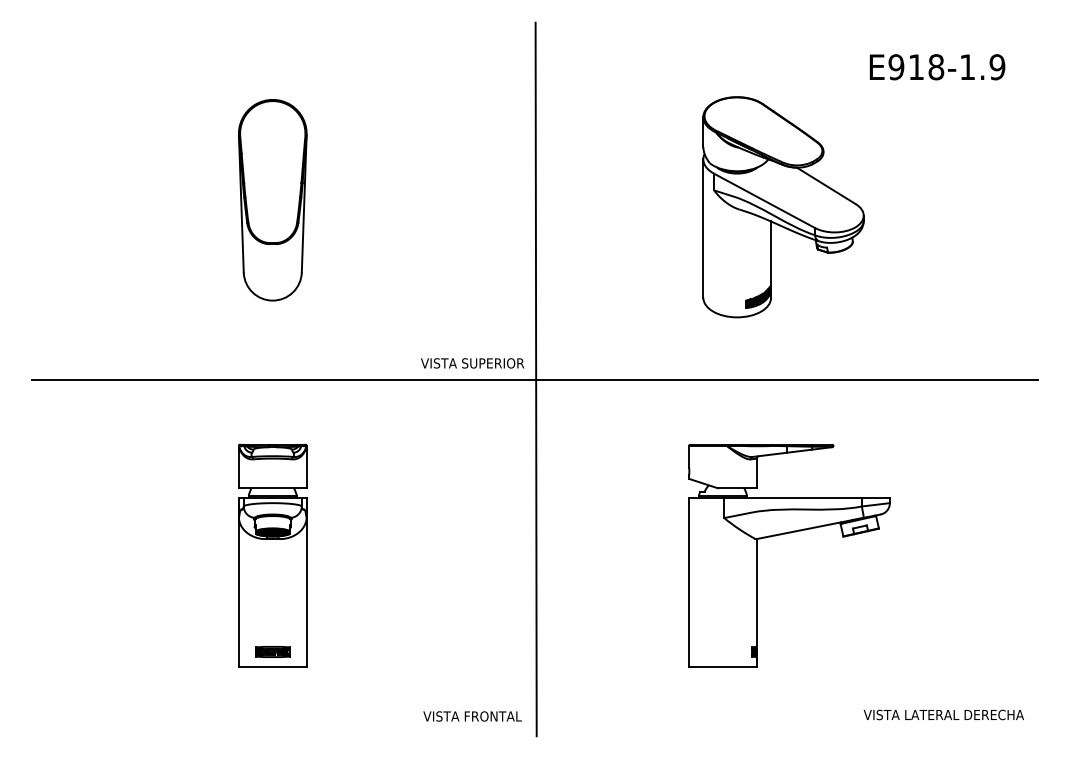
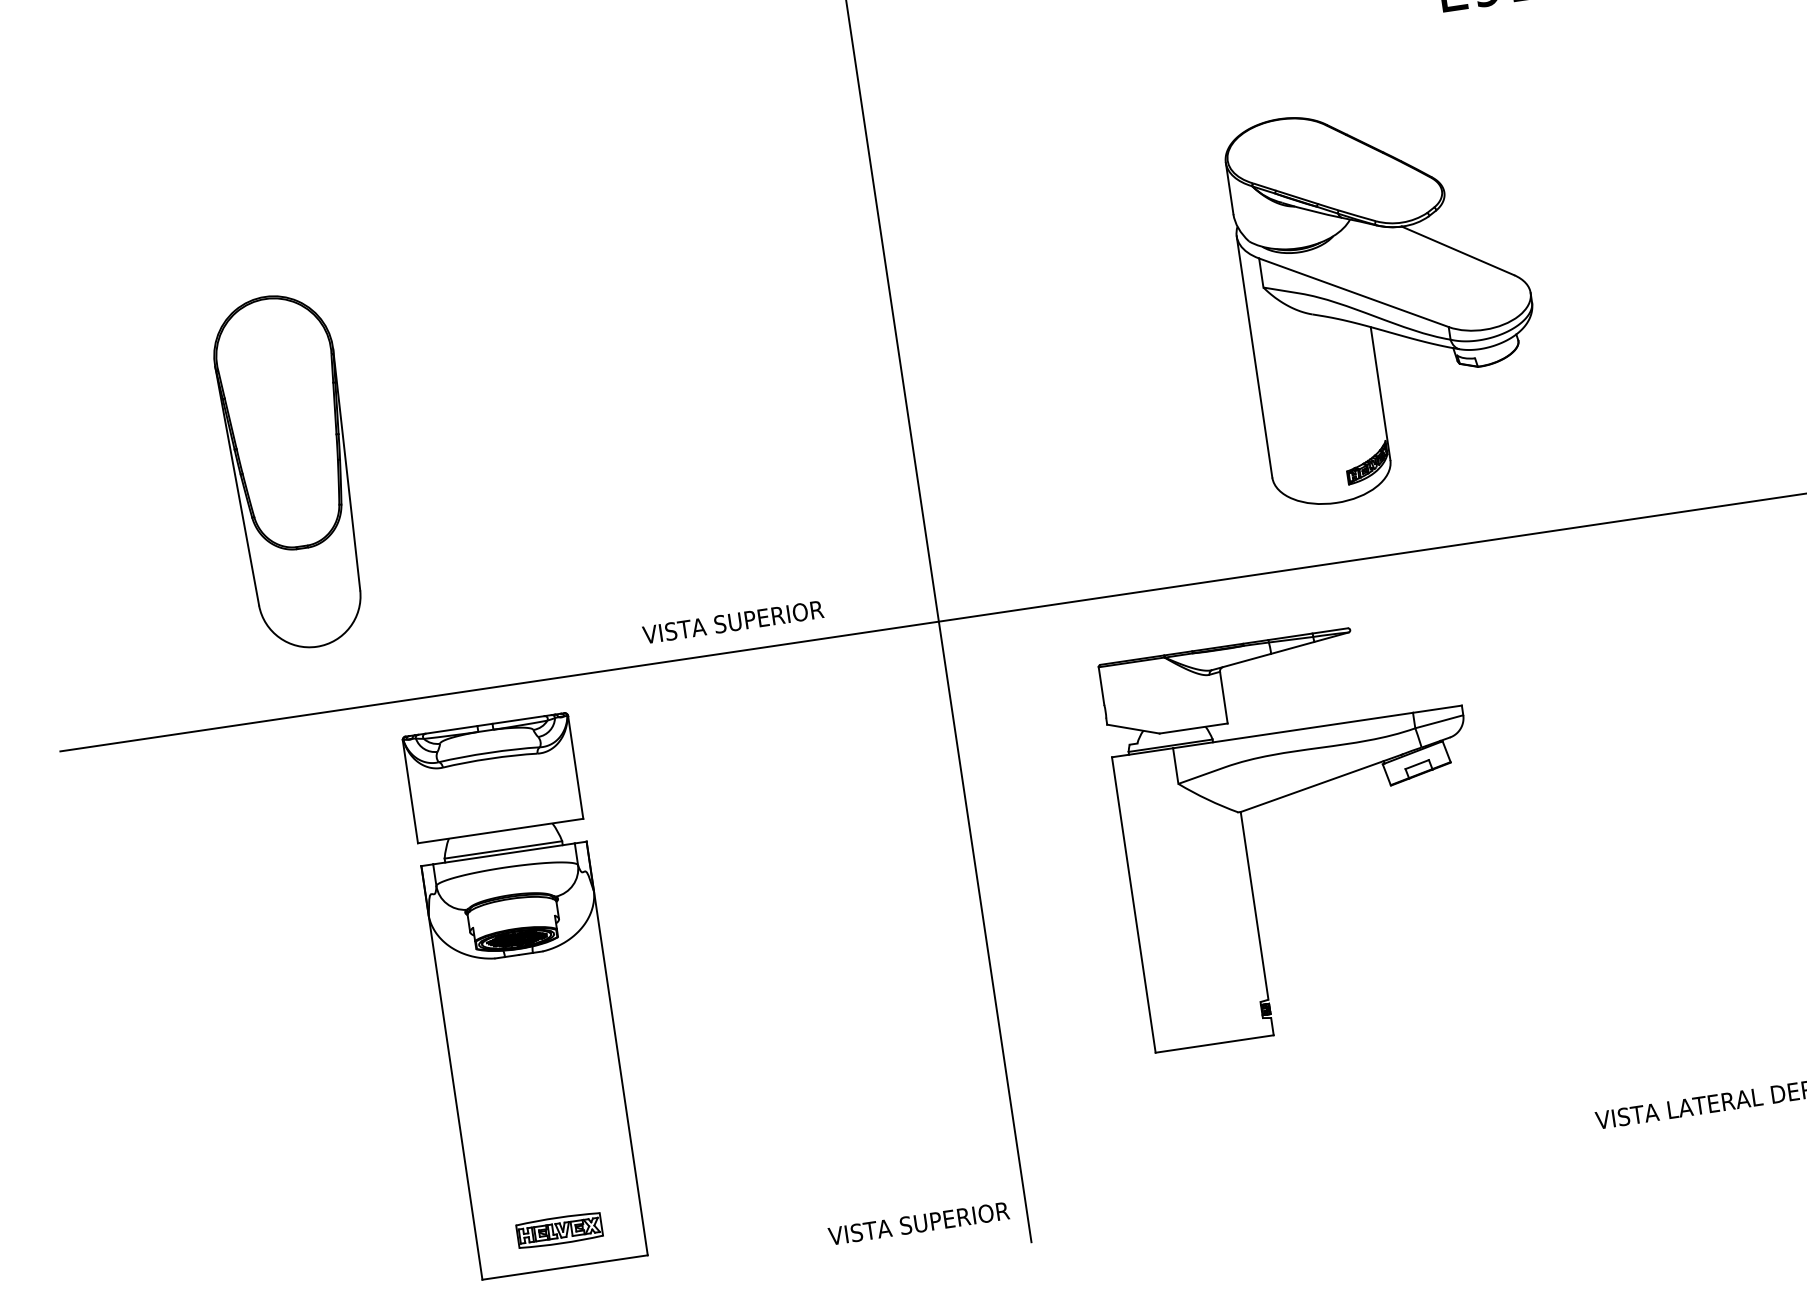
part: (272, 200) -> (290, 472), moved
part: (783, 207) -> (1388, 299), moved
text: (472, 363) -> (733, 622), moved
part: (786, 534) -> (1291, 796), moved
part: (272, 555) -> (524, 995), size x1.4
text: (495, 716) -> (954, 1218), VISTA FRONTAL -> VISTA SUPERIOR

